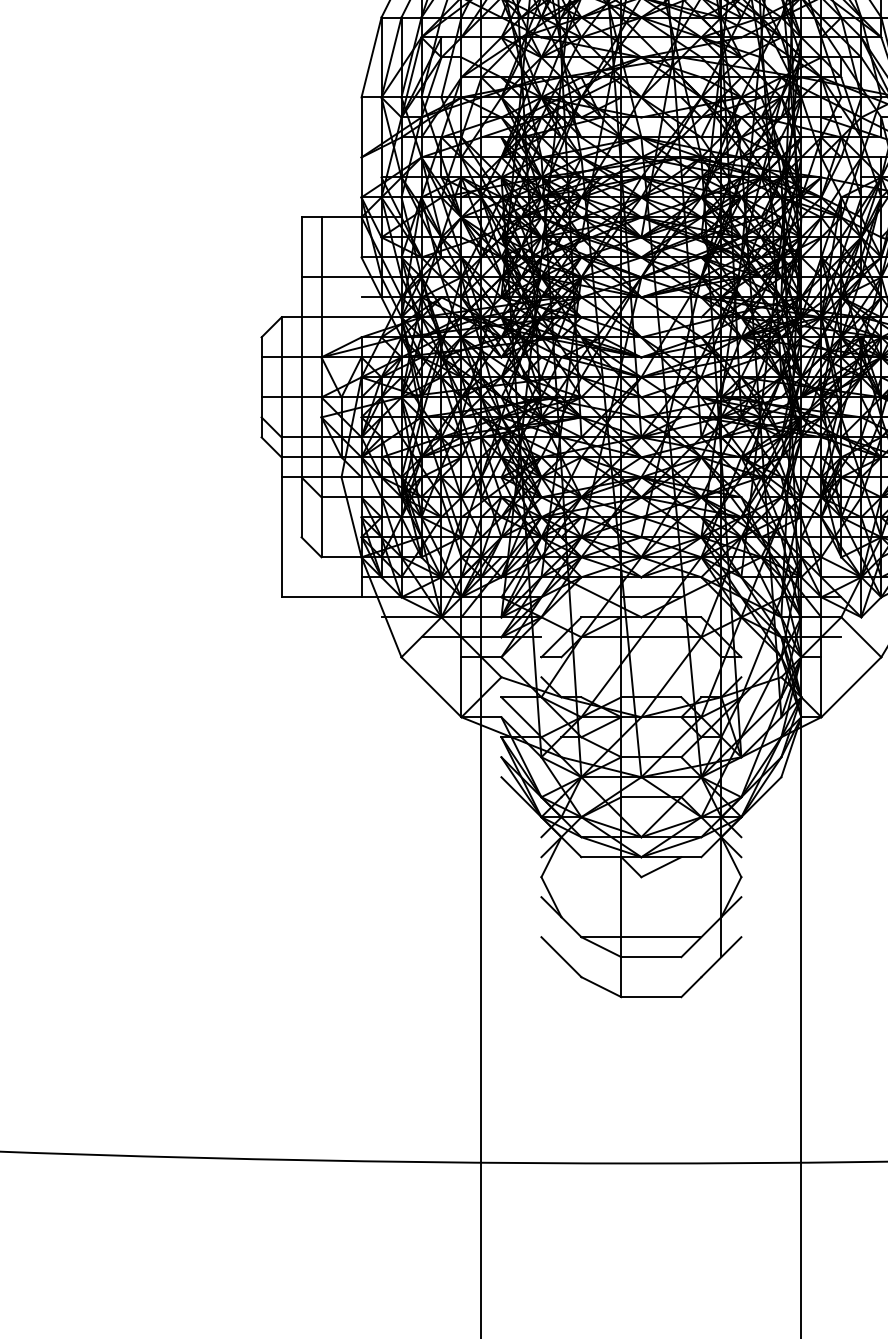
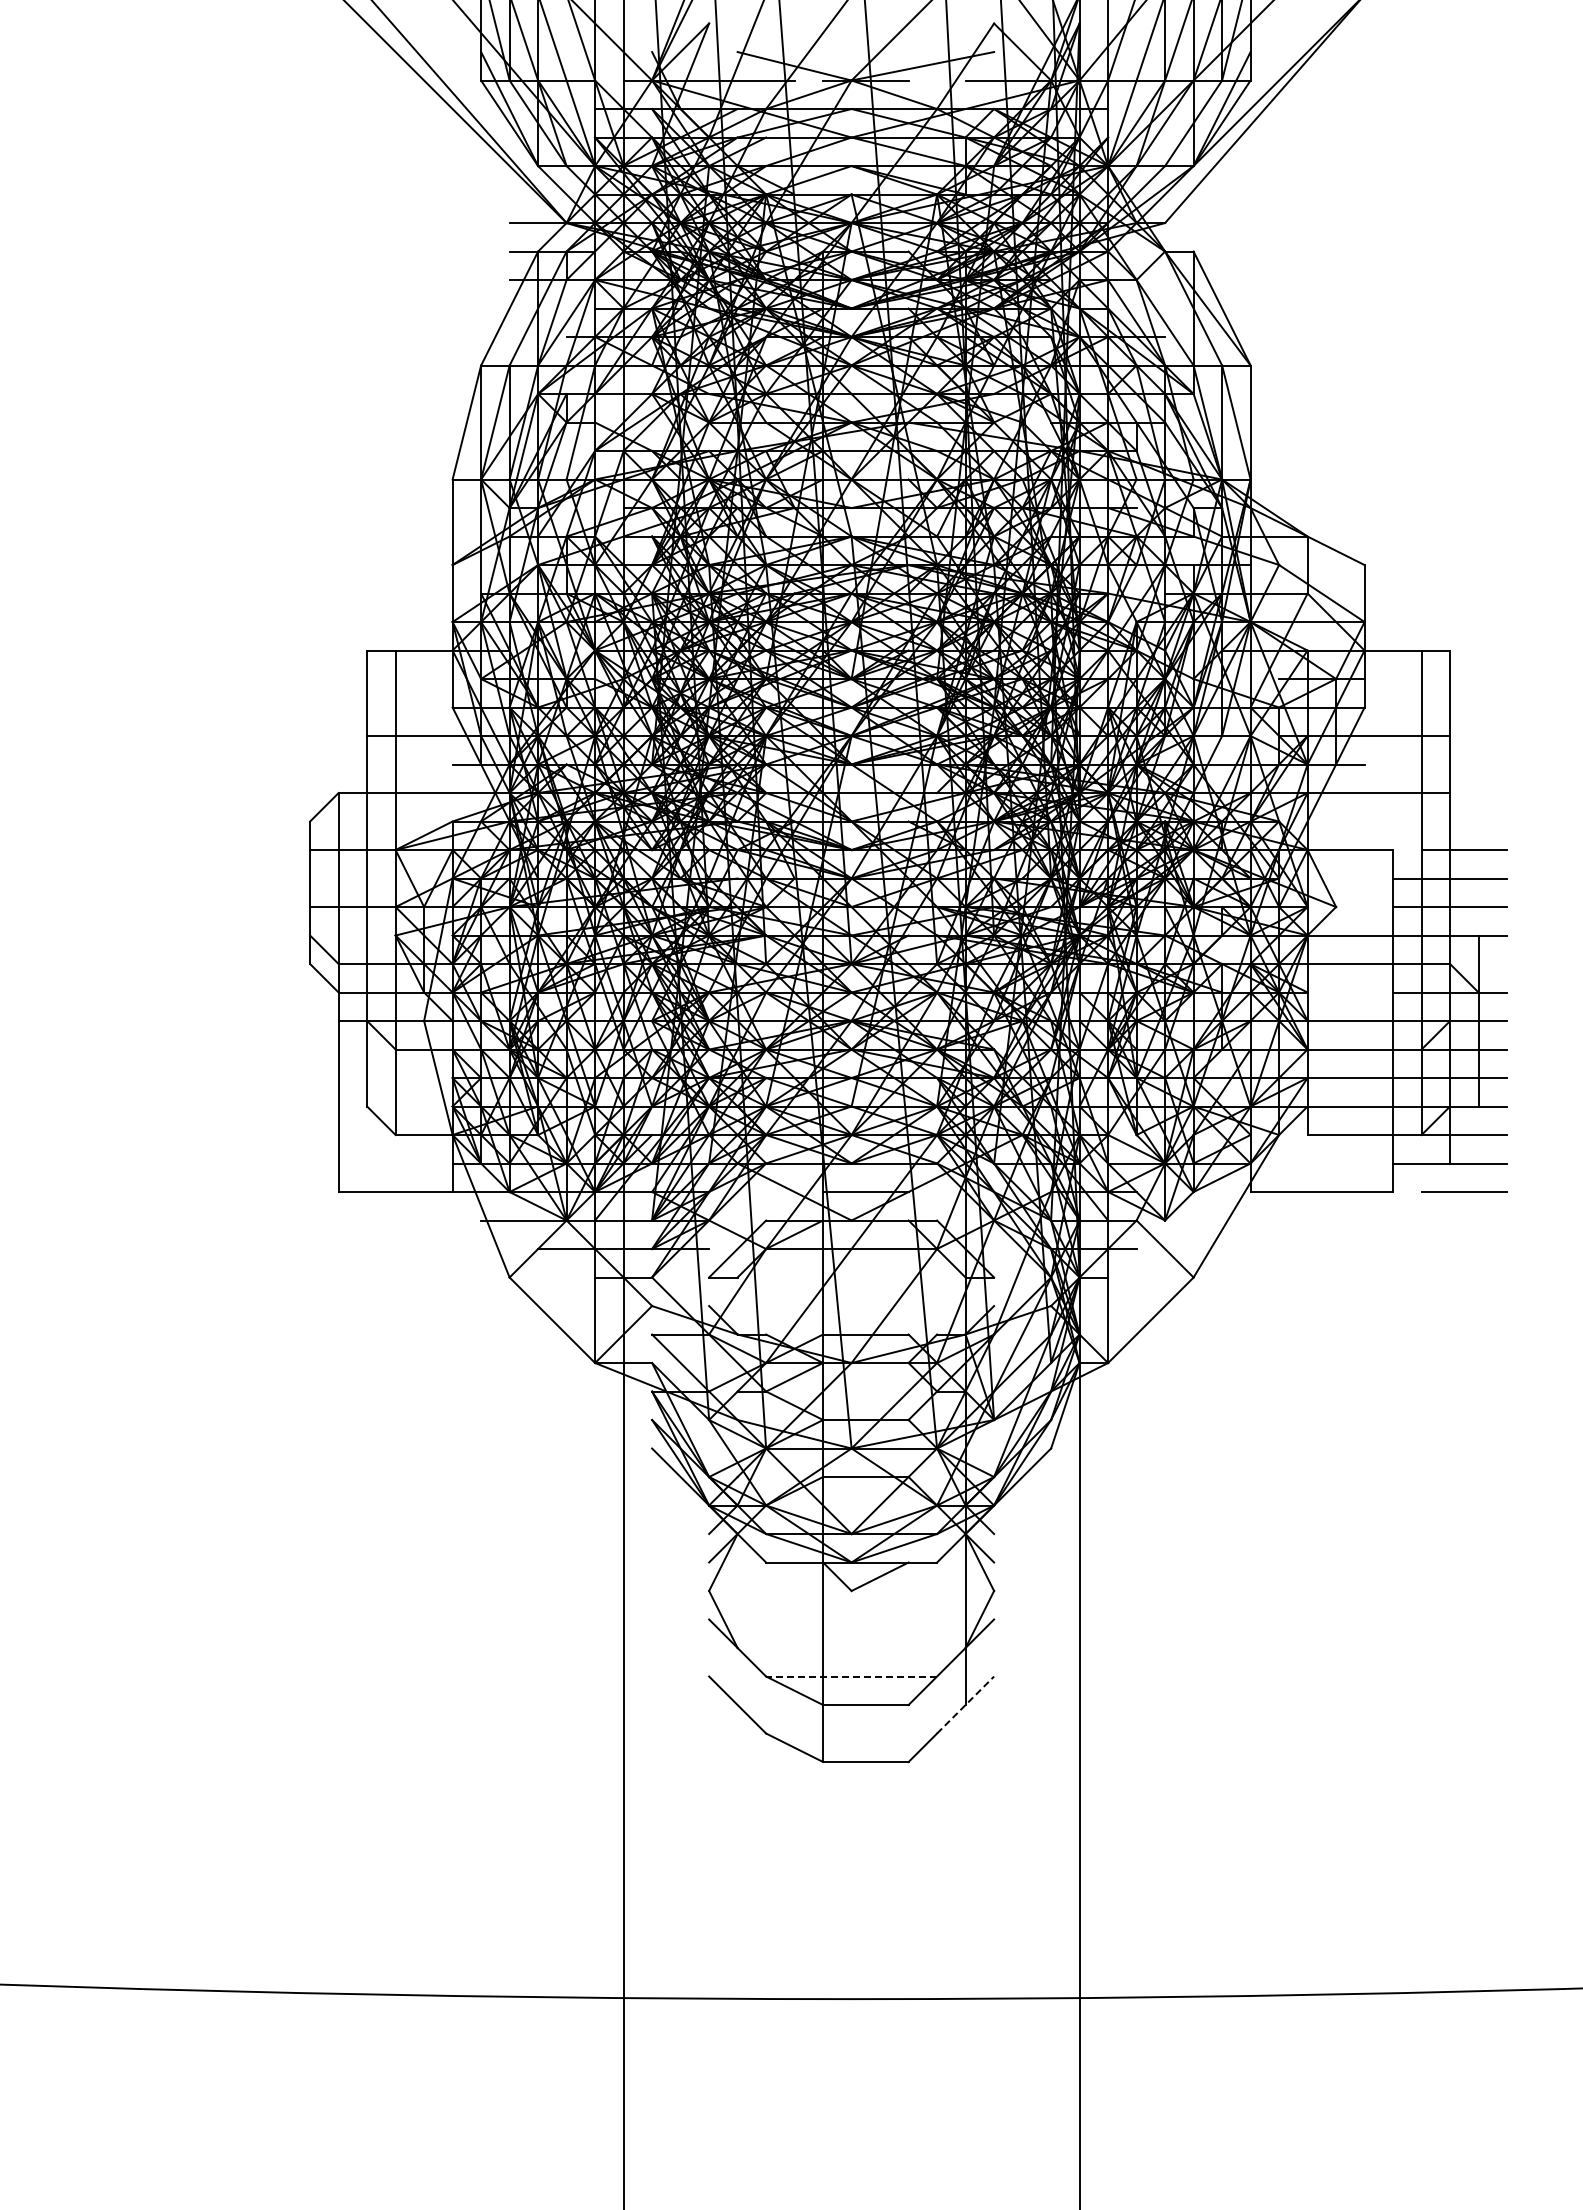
line: (641, 937) -> (851, 1676), solid -> dashed
line: (721, 956) -> (965, 1704), solid -> dashed

